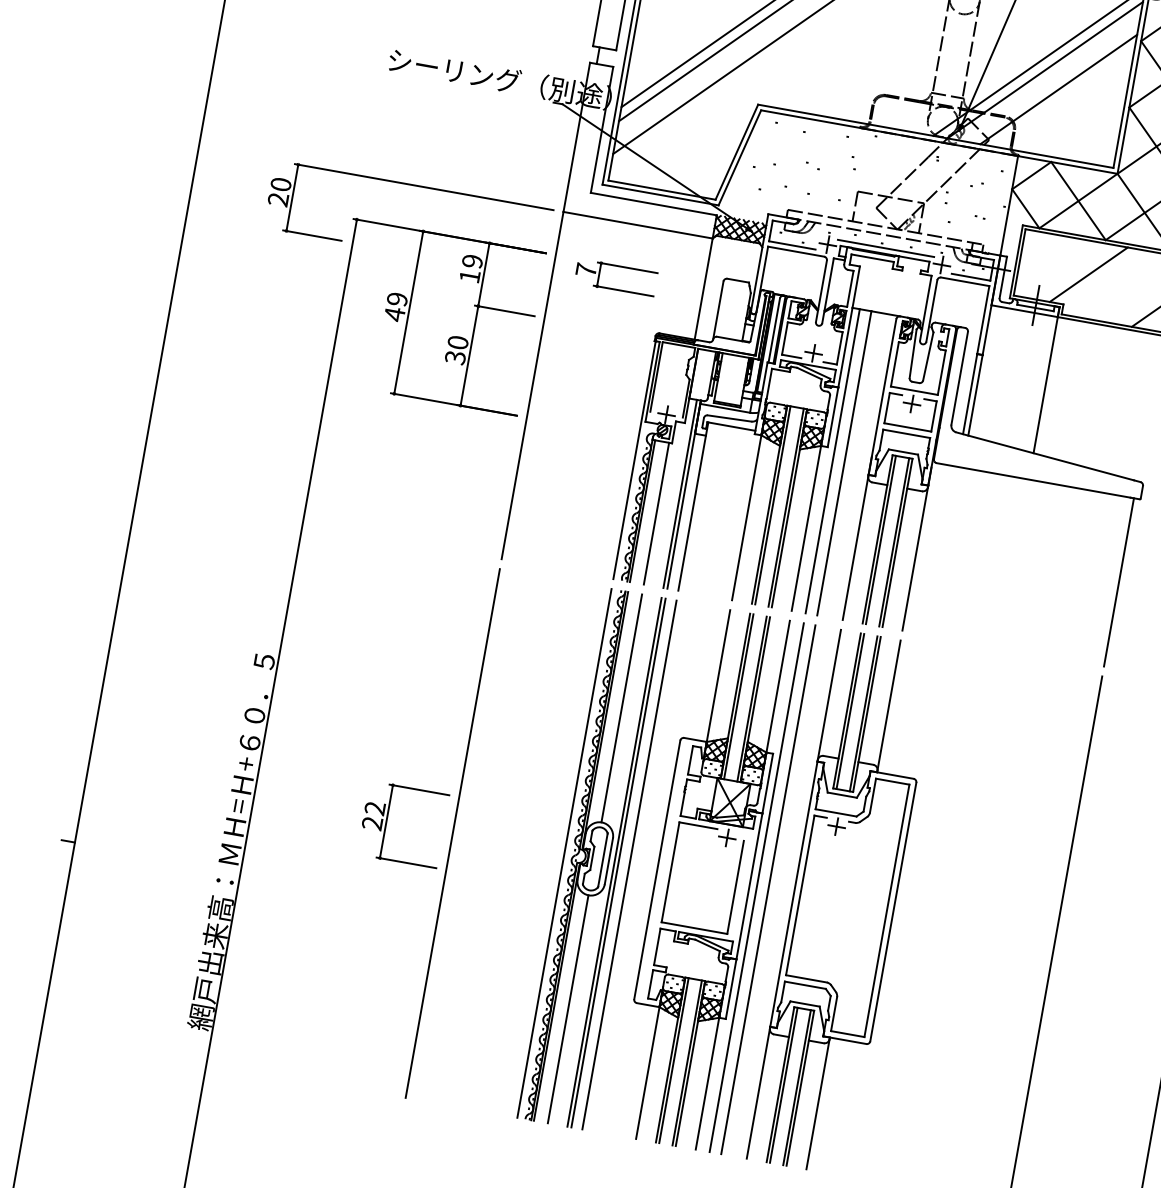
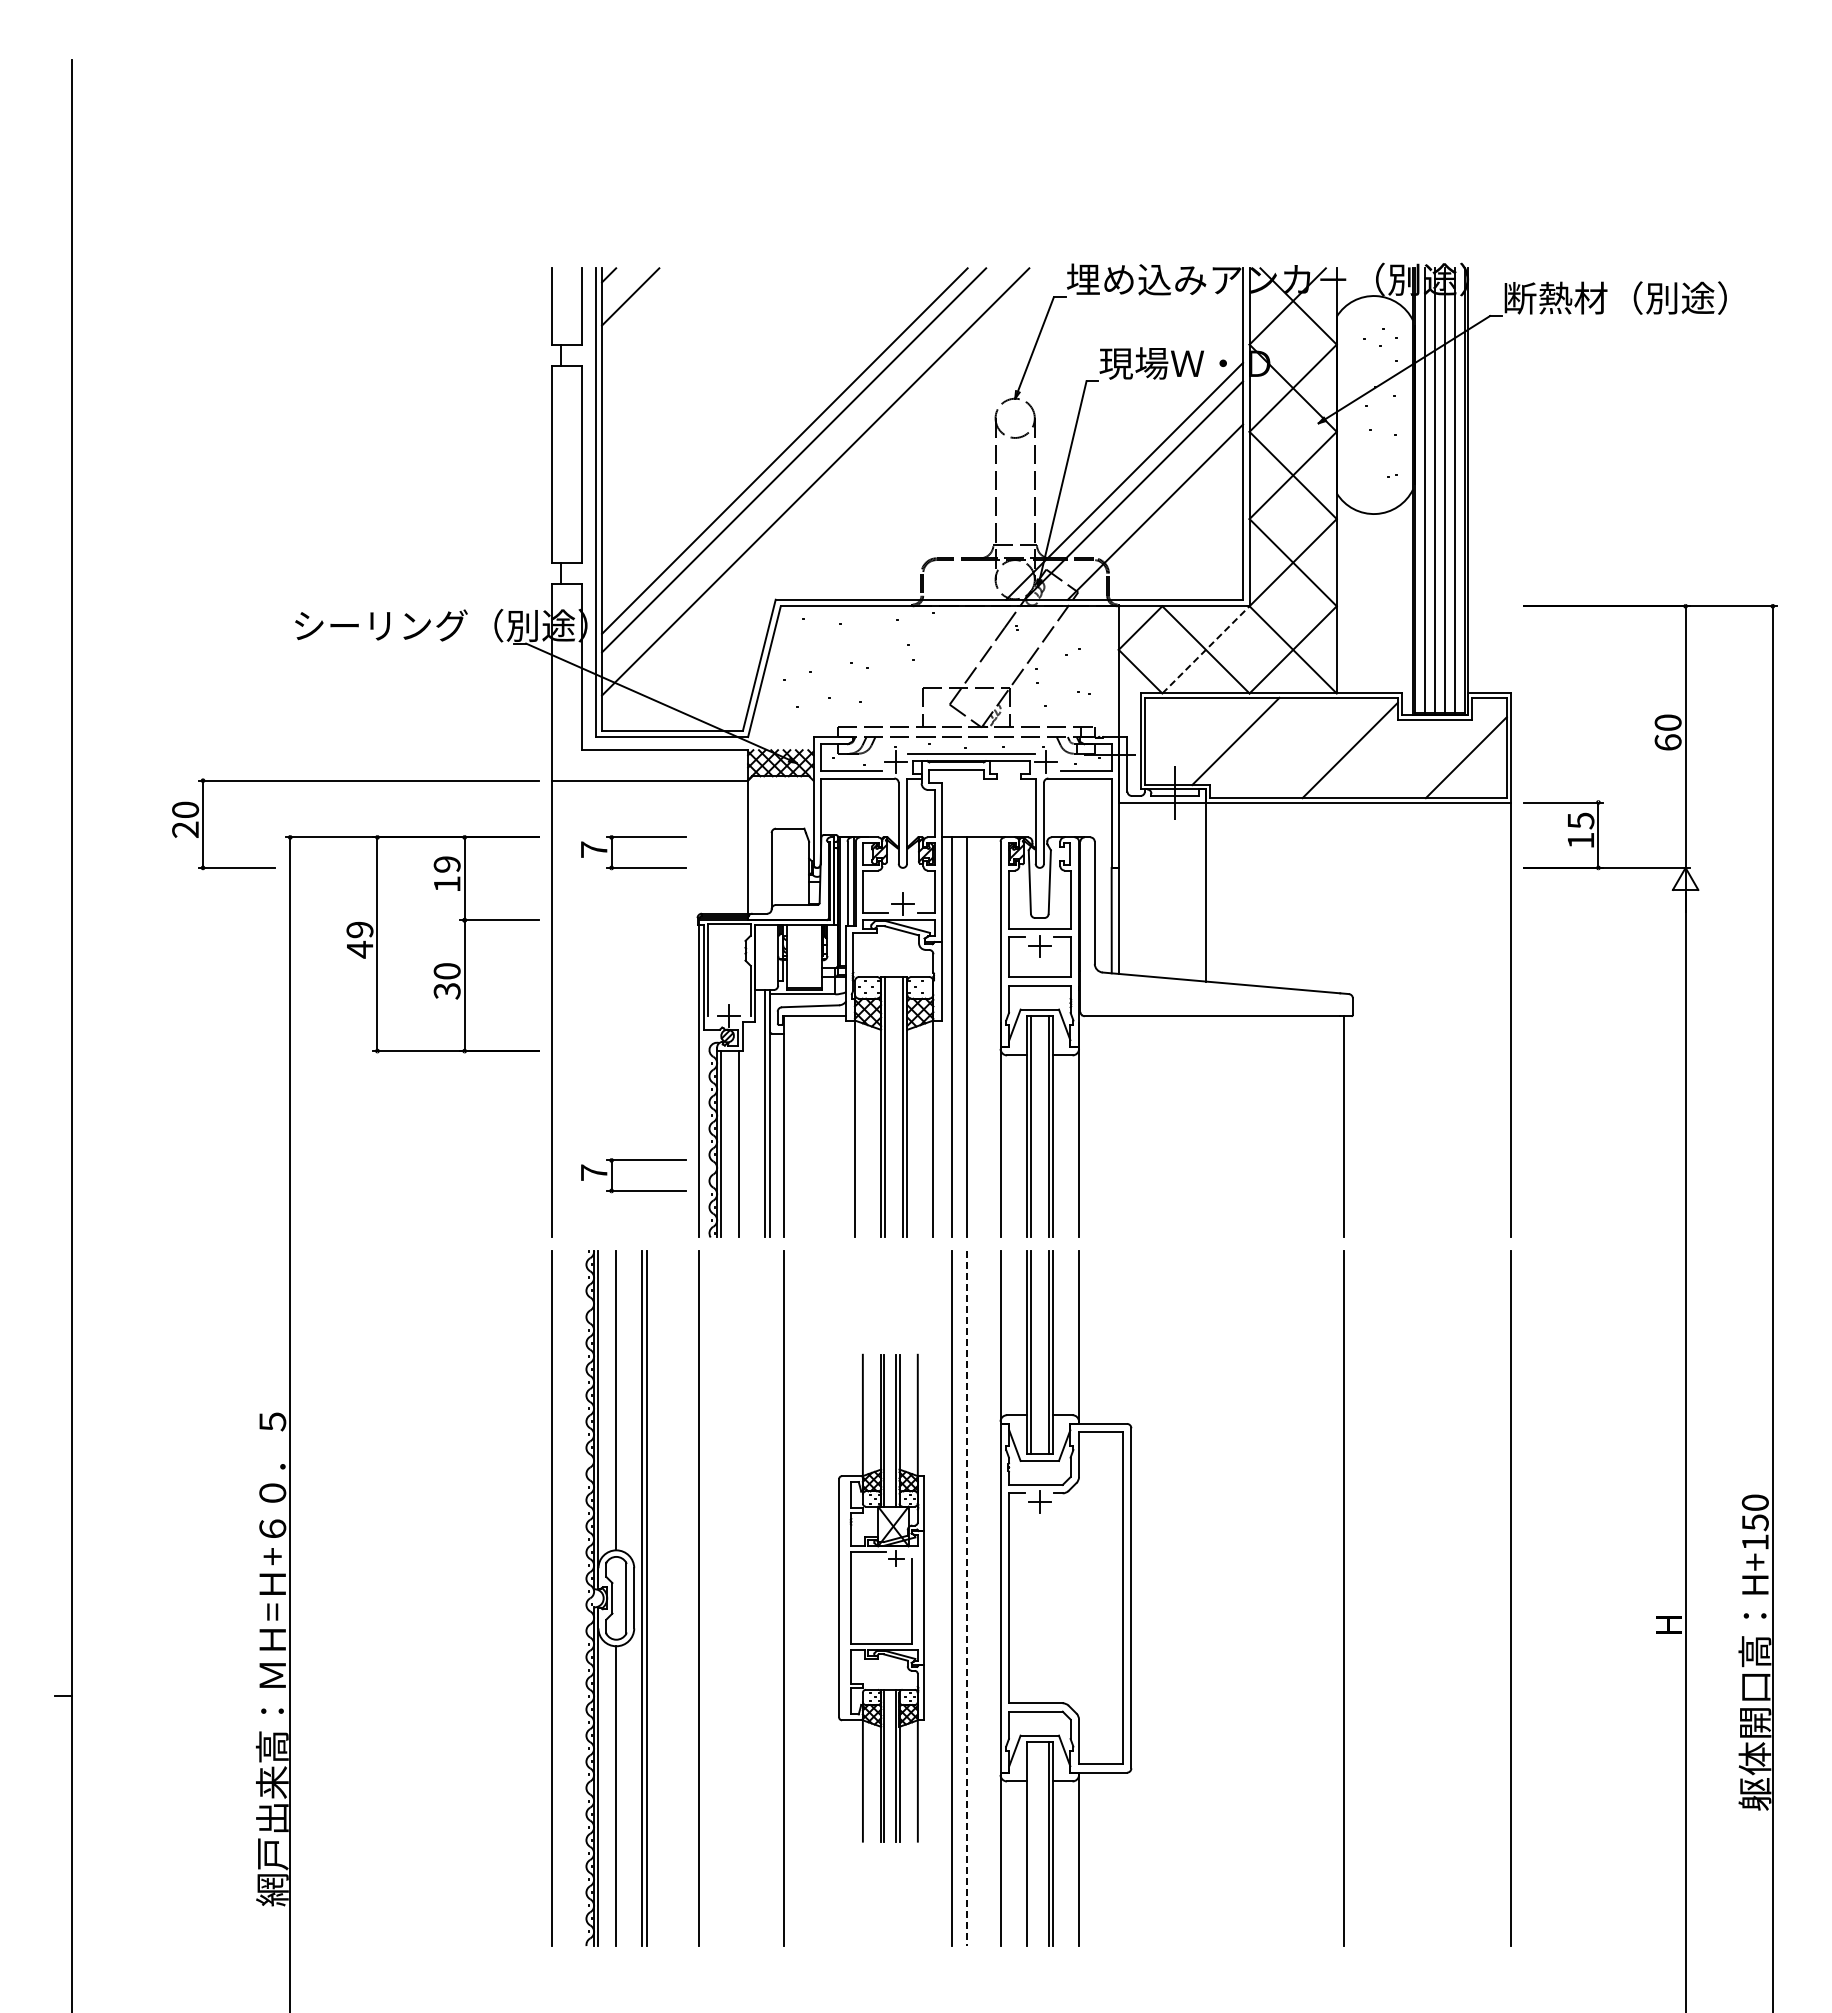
line: (1078, 200) -> (1205, 649), solid -> dashed
part: (574, 511) -> (633, 1160), added
part: (387, 821) -> (465, 1598), removed
part: (595, 859) -> (616, 1598), moved
part: (703, 877) -> (881, 1597), size x0.7
line: (767, 889) -> (966, 1598), solid -> dashed
line: (784, 1085) -> (1031, 1844), removed

